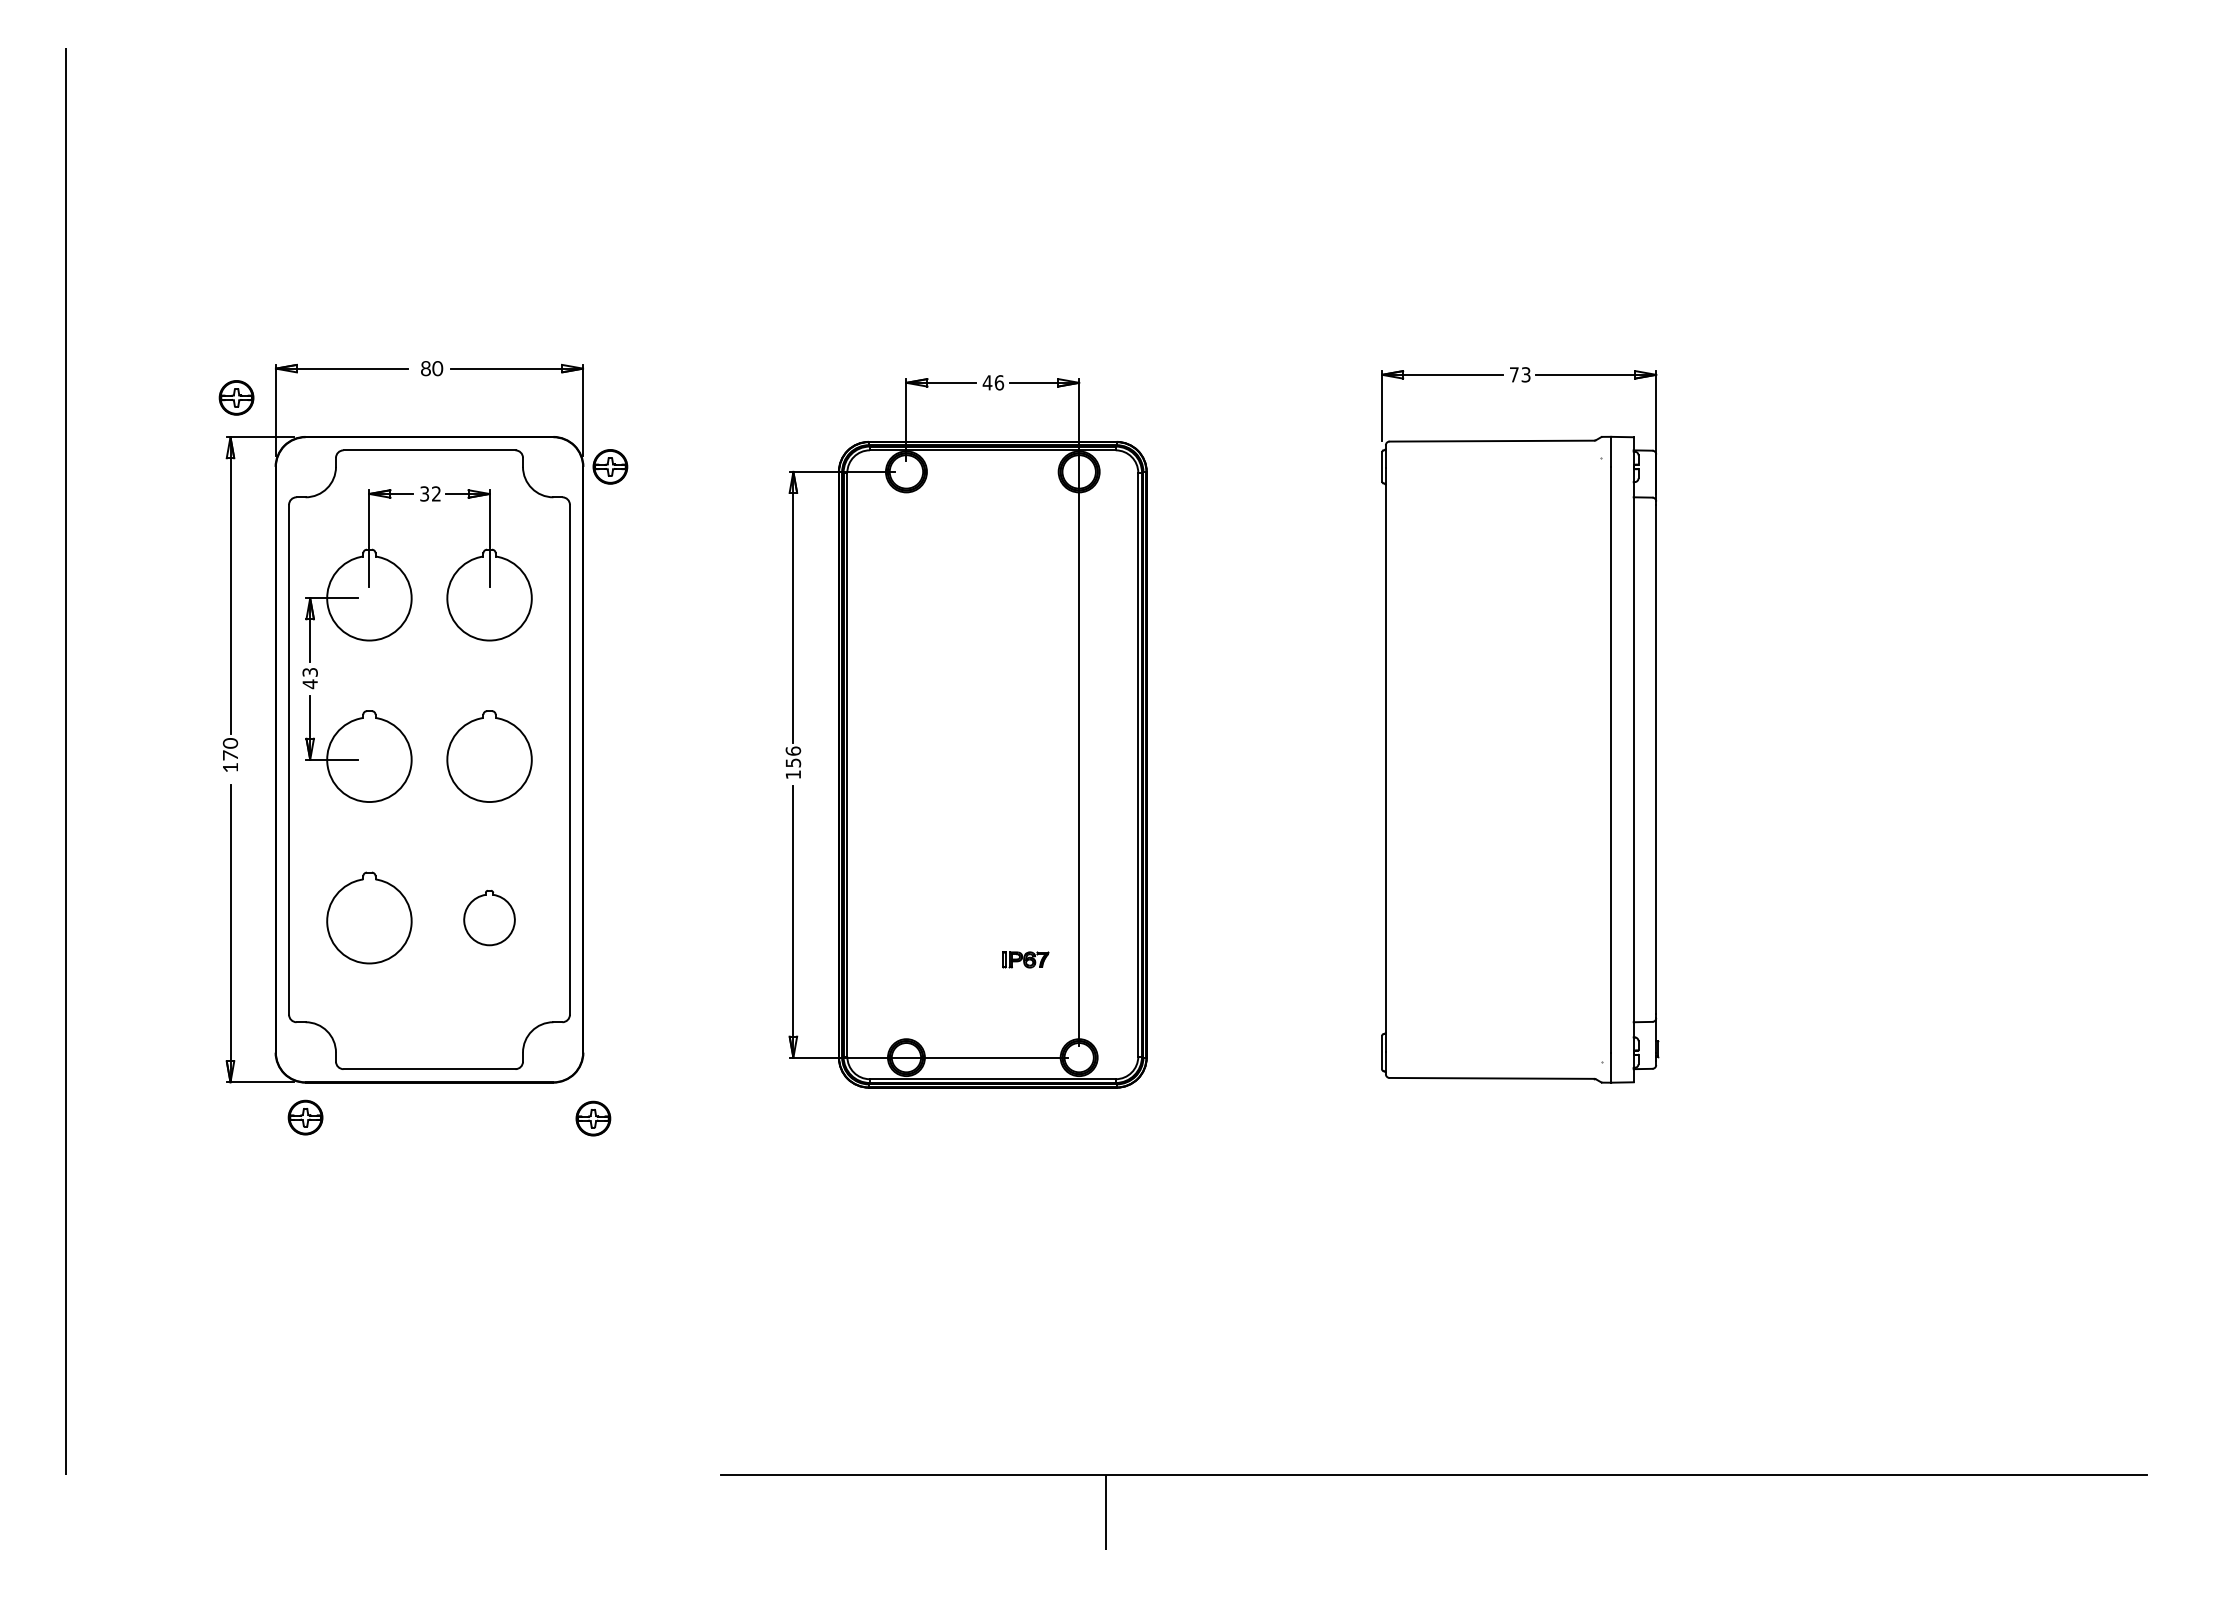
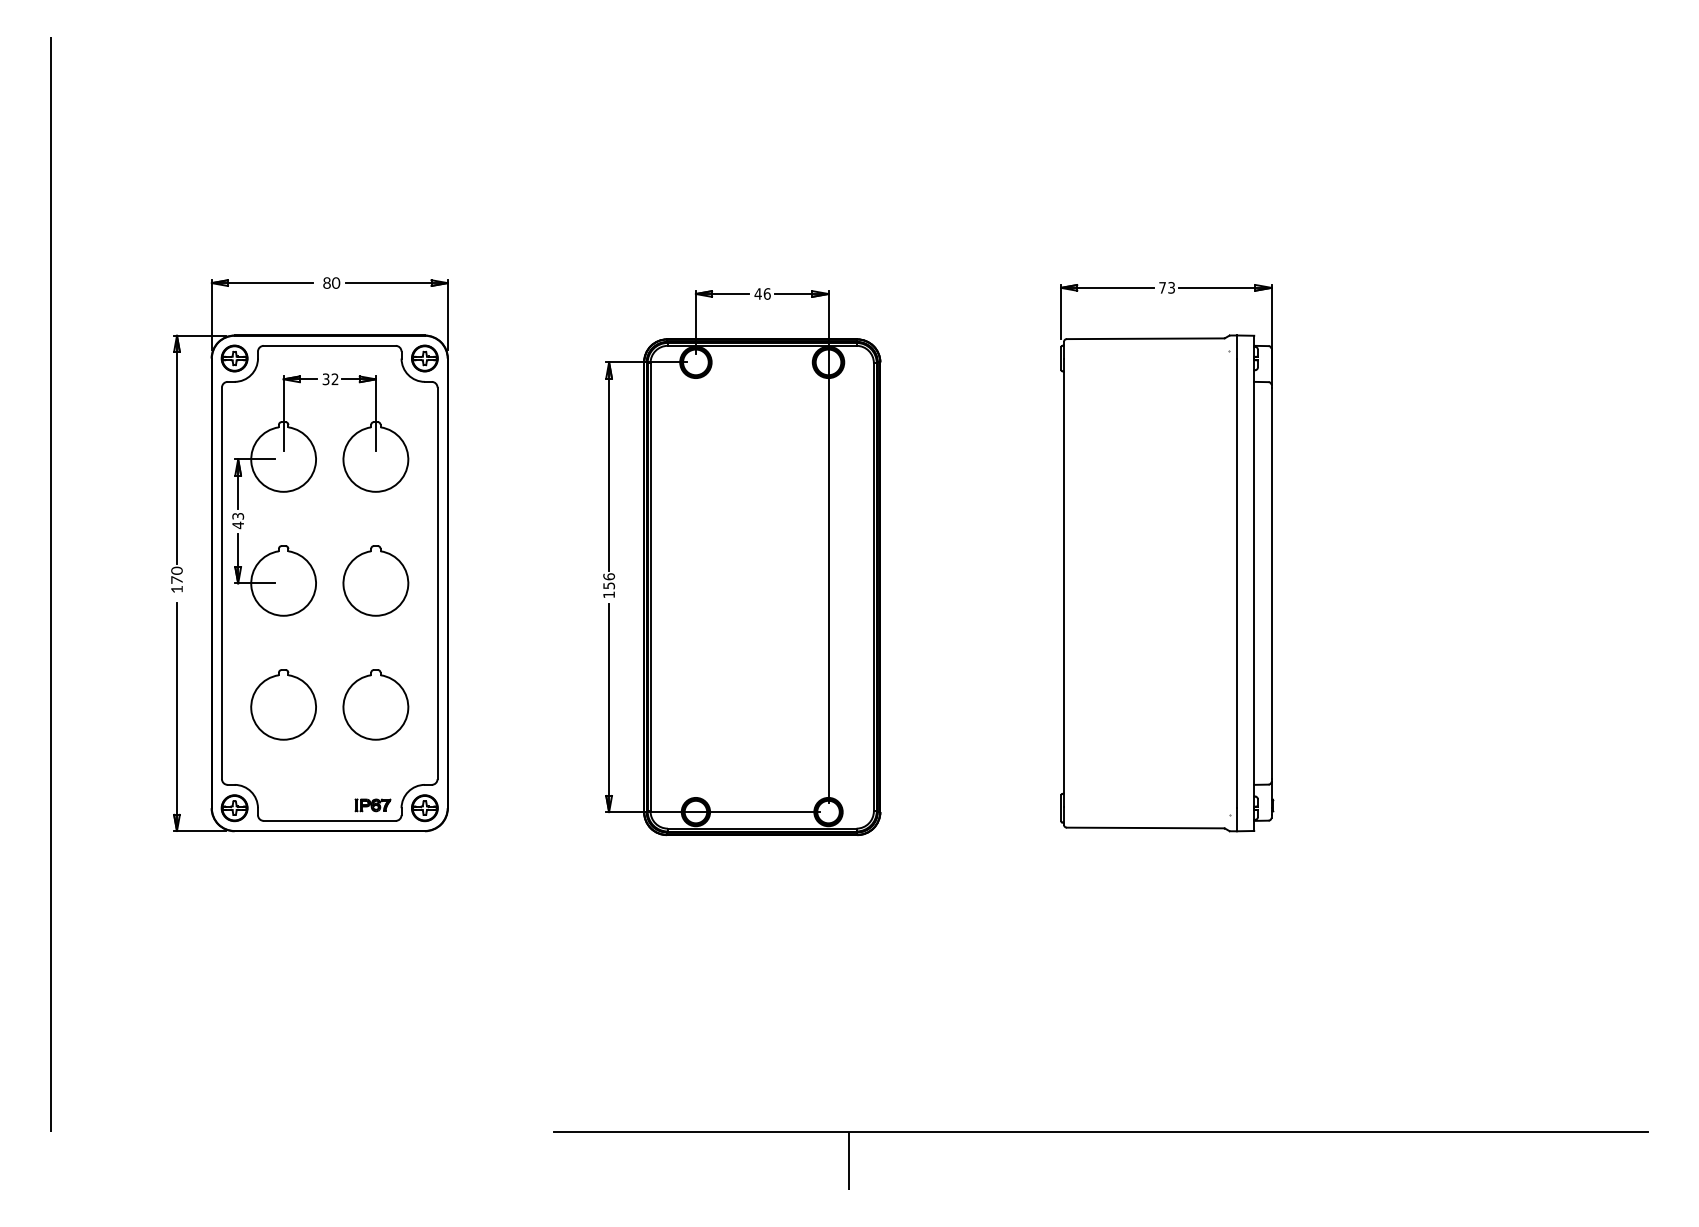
part: (236, 397) -> (234, 358), moved
part: (610, 466) -> (424, 358), moved
part: (489, 917) -> (375, 704), size x1.67
part: (1025, 959) -> (372, 805), moved
part: (305, 1117) -> (234, 808), moved
part: (593, 1118) -> (424, 808), moved

